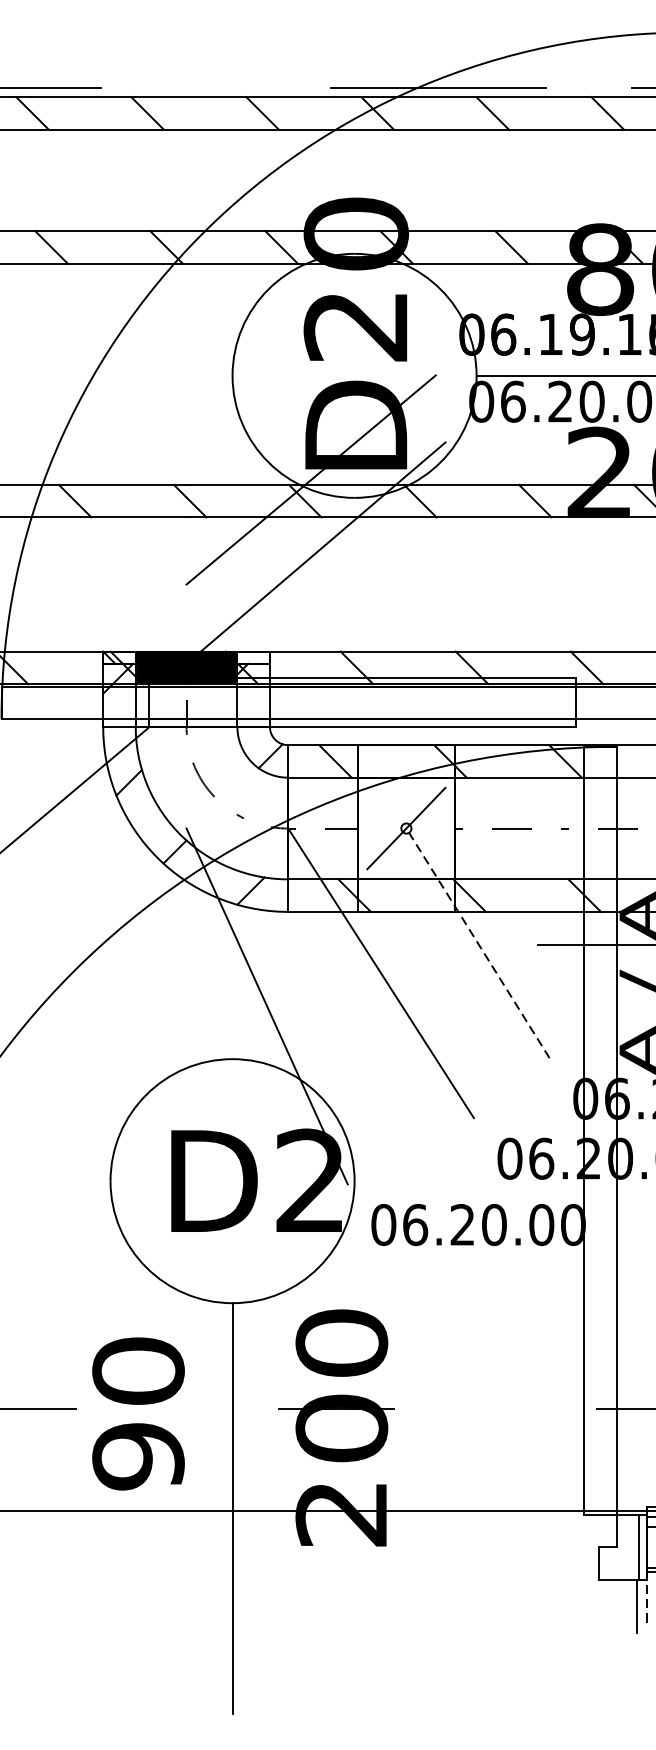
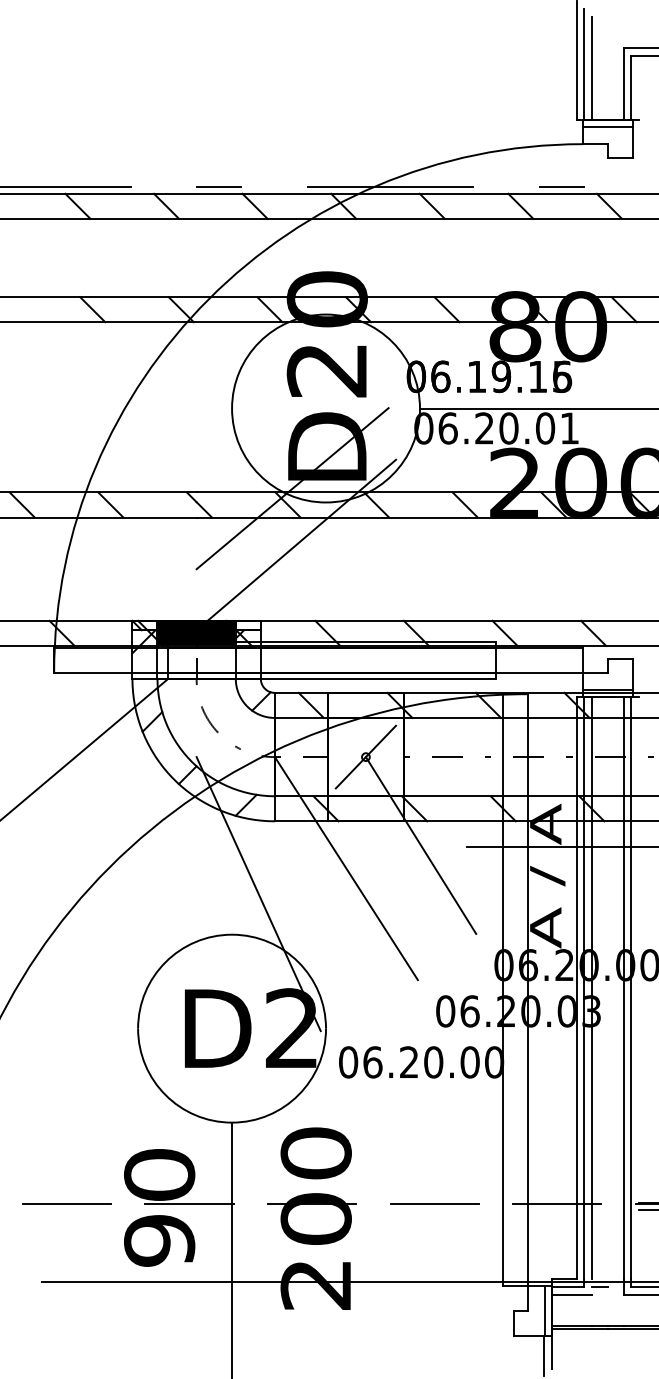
line: (216, 88) -> (219, 187), added
line: (477, 943) -> (420, 845), dashed -> solid
line: (495, 1408) -> (434, 1203), added
line: (177, 1409) -> (189, 1204), added
line: (647, 1600) -> (551, 1351), dashed -> solid

